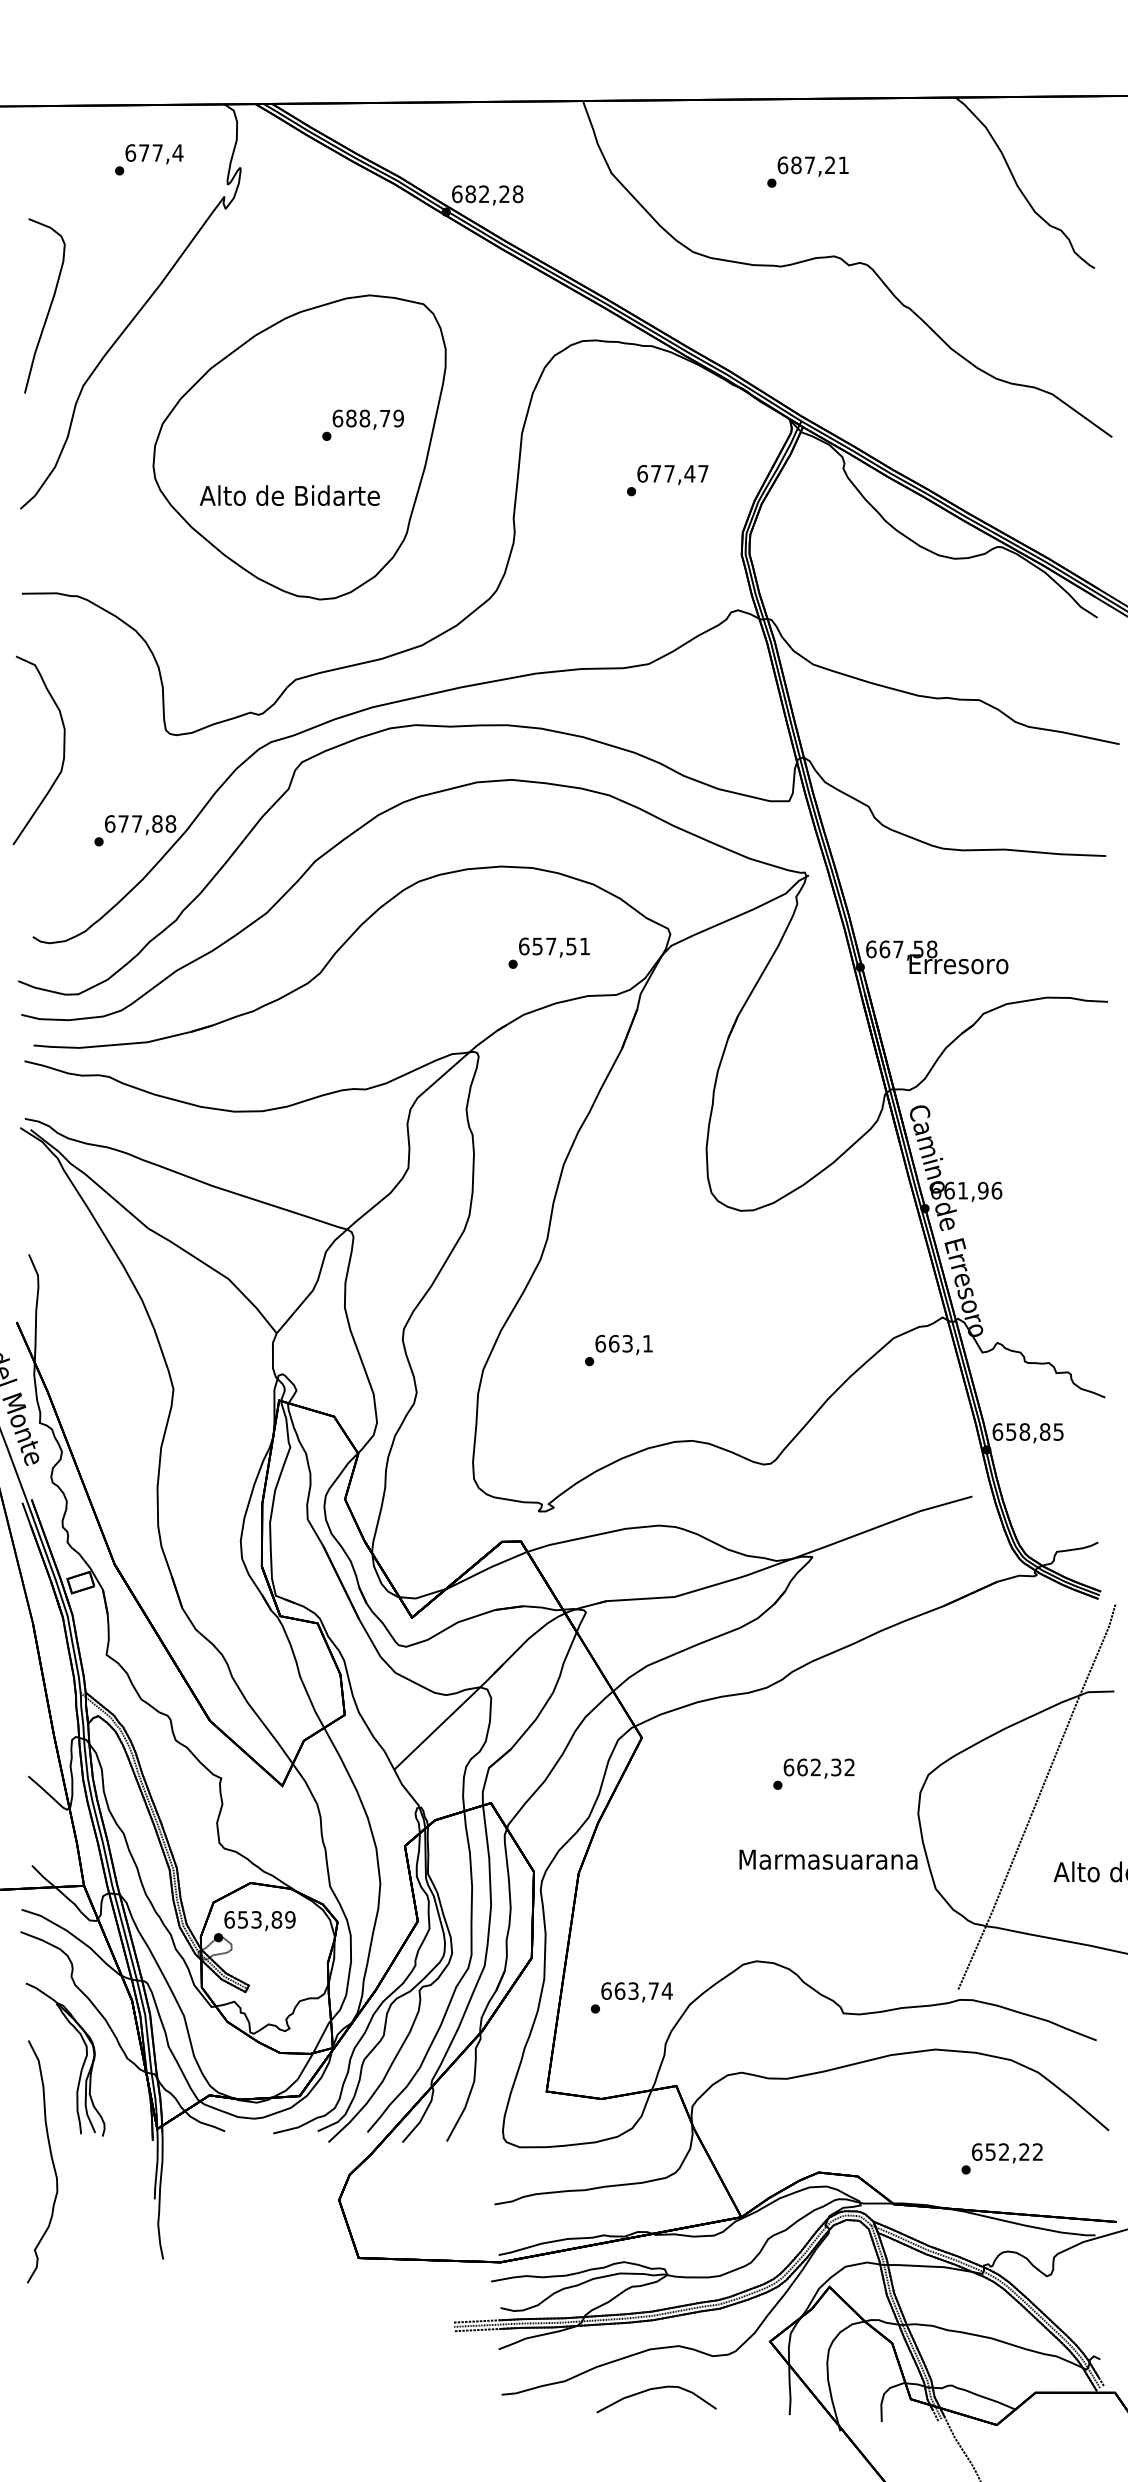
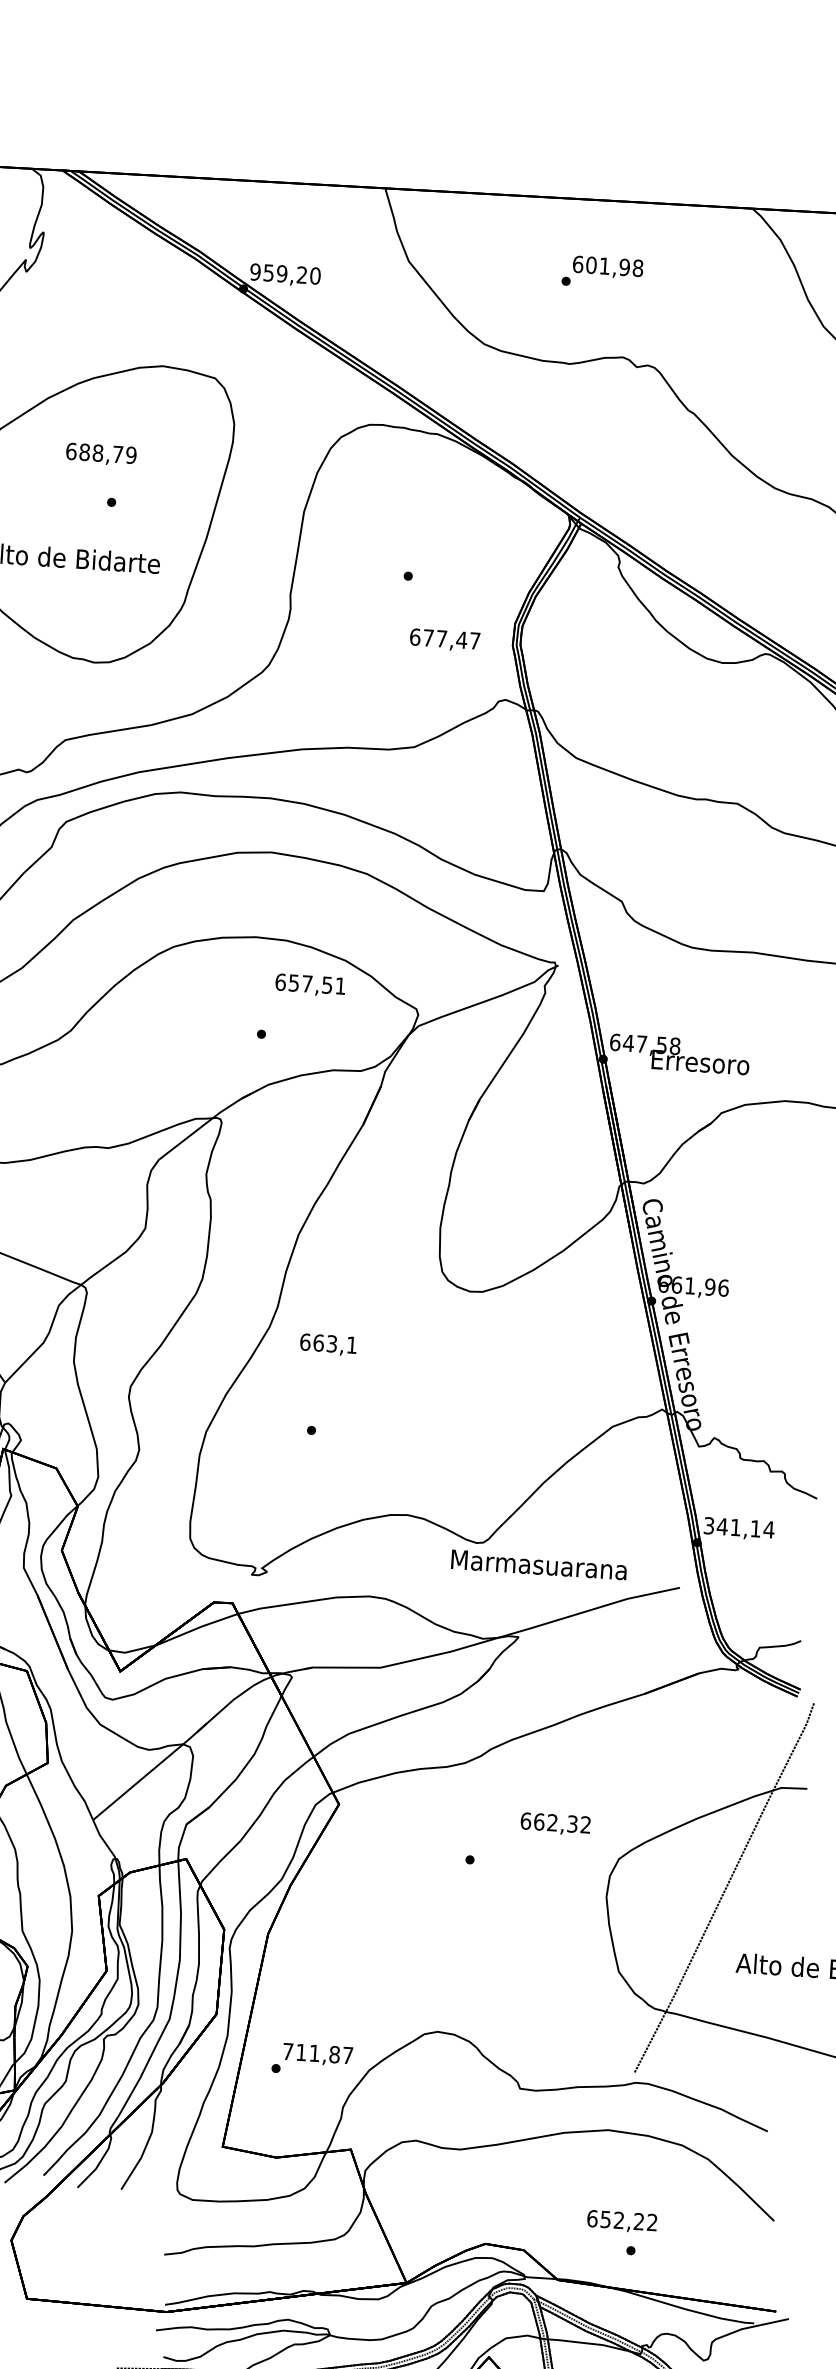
text: (820, 165) -> (615, 266), 687,21 -> 601,98
text: (487, 194) -> (285, 274), 682,28 -> 959,20
text: (367, 419) -> (100, 454), moved
text: (672, 475) -> (444, 640), moved
text: (554, 947) -> (310, 985), moved
text: (884, 949) -> (628, 1043), 667,58 -> 647,58
text: (623, 1344) -> (327, 1344), moved
text: (1028, 1431) -> (739, 1527), 658,85 -> 341,14
text: (818, 1768) -> (555, 1823), moved
text: (828, 1859) -> (539, 1564), moved
text: (636, 1990) -> (317, 2052), 663,74 -> 711,87
text: (1007, 2153) -> (622, 2222), moved

